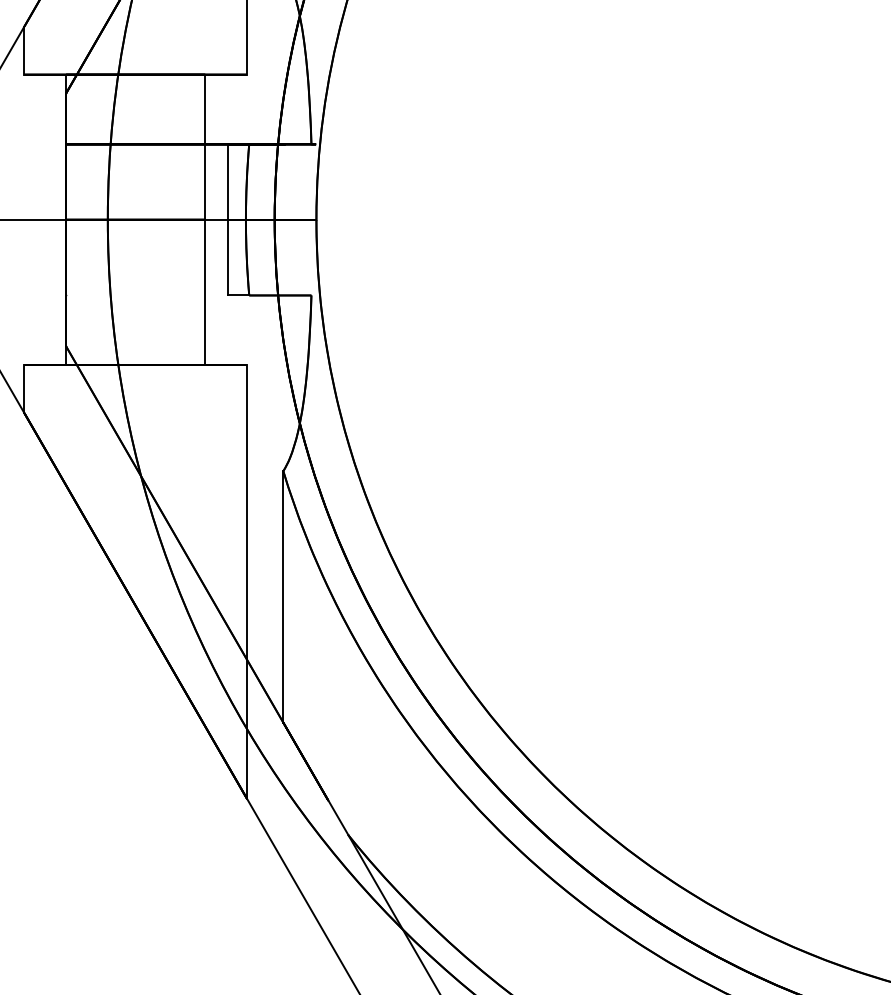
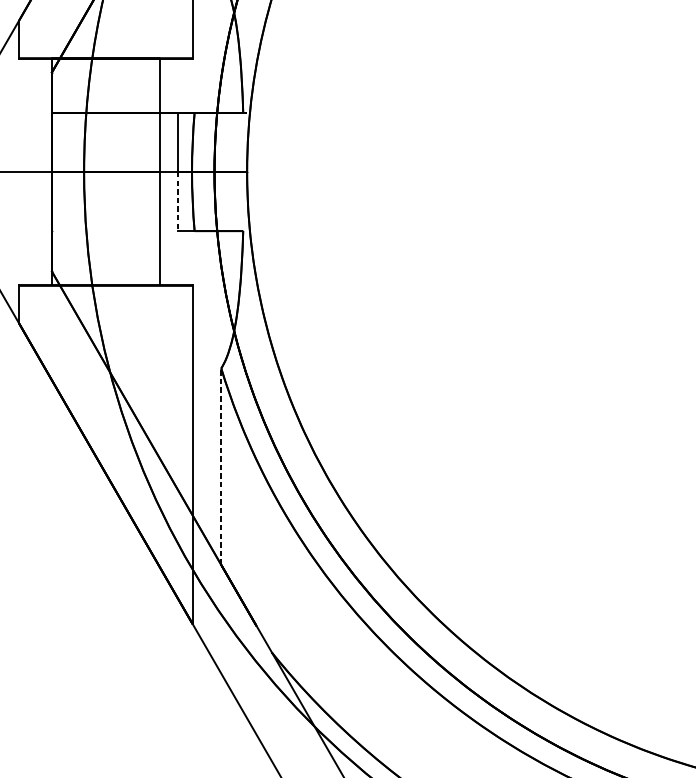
line: (227, 257) -> (177, 201), solid -> dashed
line: (283, 596) -> (221, 466), solid -> dashed

